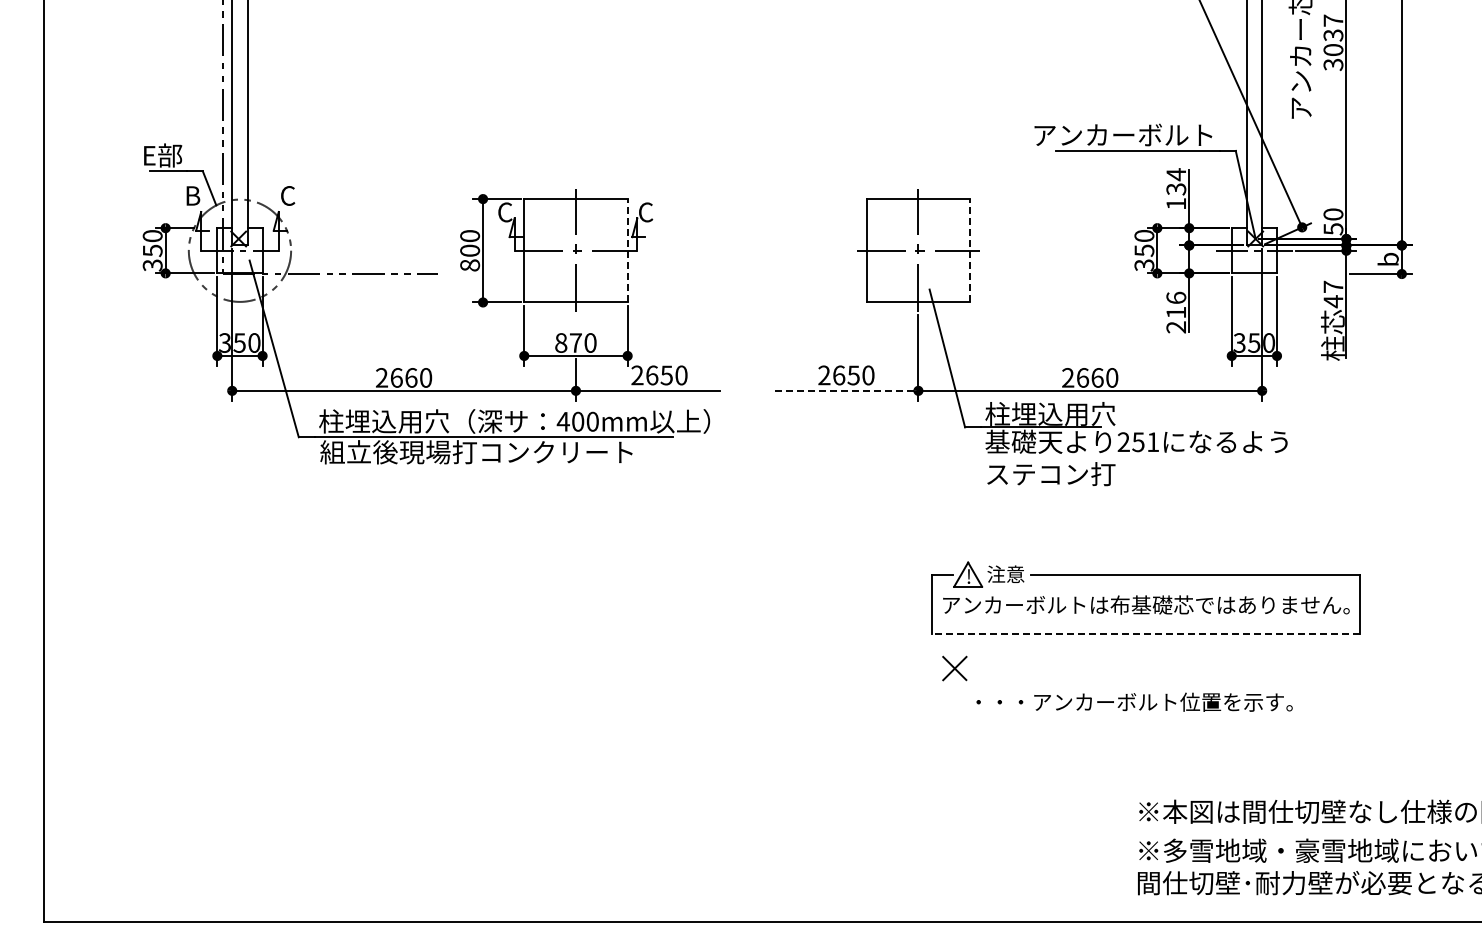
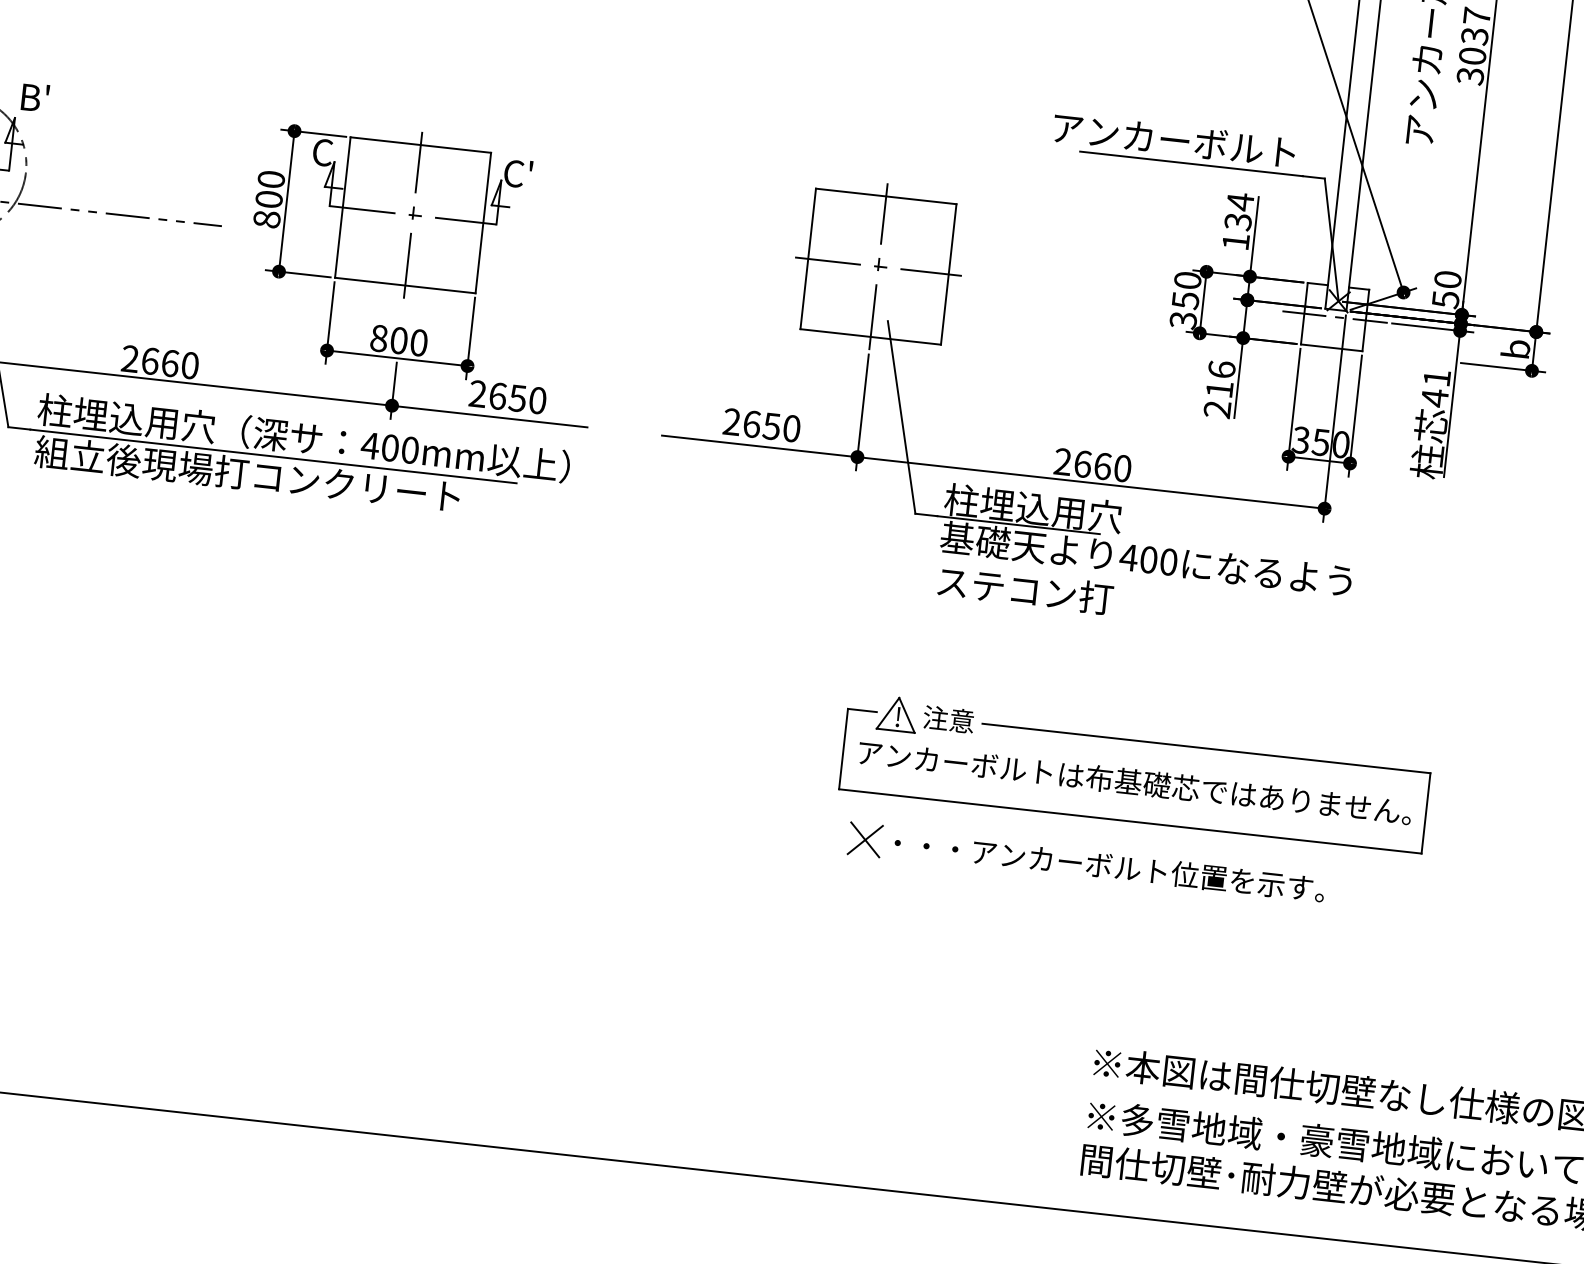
text: (291, 195) -> (34, 97), C -> B'
text: (657, 205) -> (530, 166), C -> C'
line: (627, 250) -> (483, 222), dashed -> solid
line: (970, 250) -> (949, 274), dashed -> solid
text: (1333, 286) -> (1437, 377), 47 -> 41
text: (575, 342) -> (398, 339), 870 -> 800
line: (846, 390) -> (759, 445), dashed -> solid
text: (1138, 442) -> (1148, 560), 251 -> 400
line: (1145, 633) -> (1129, 820), dashed -> solid
text: (1134, 701) -> (1109, 865), moved

